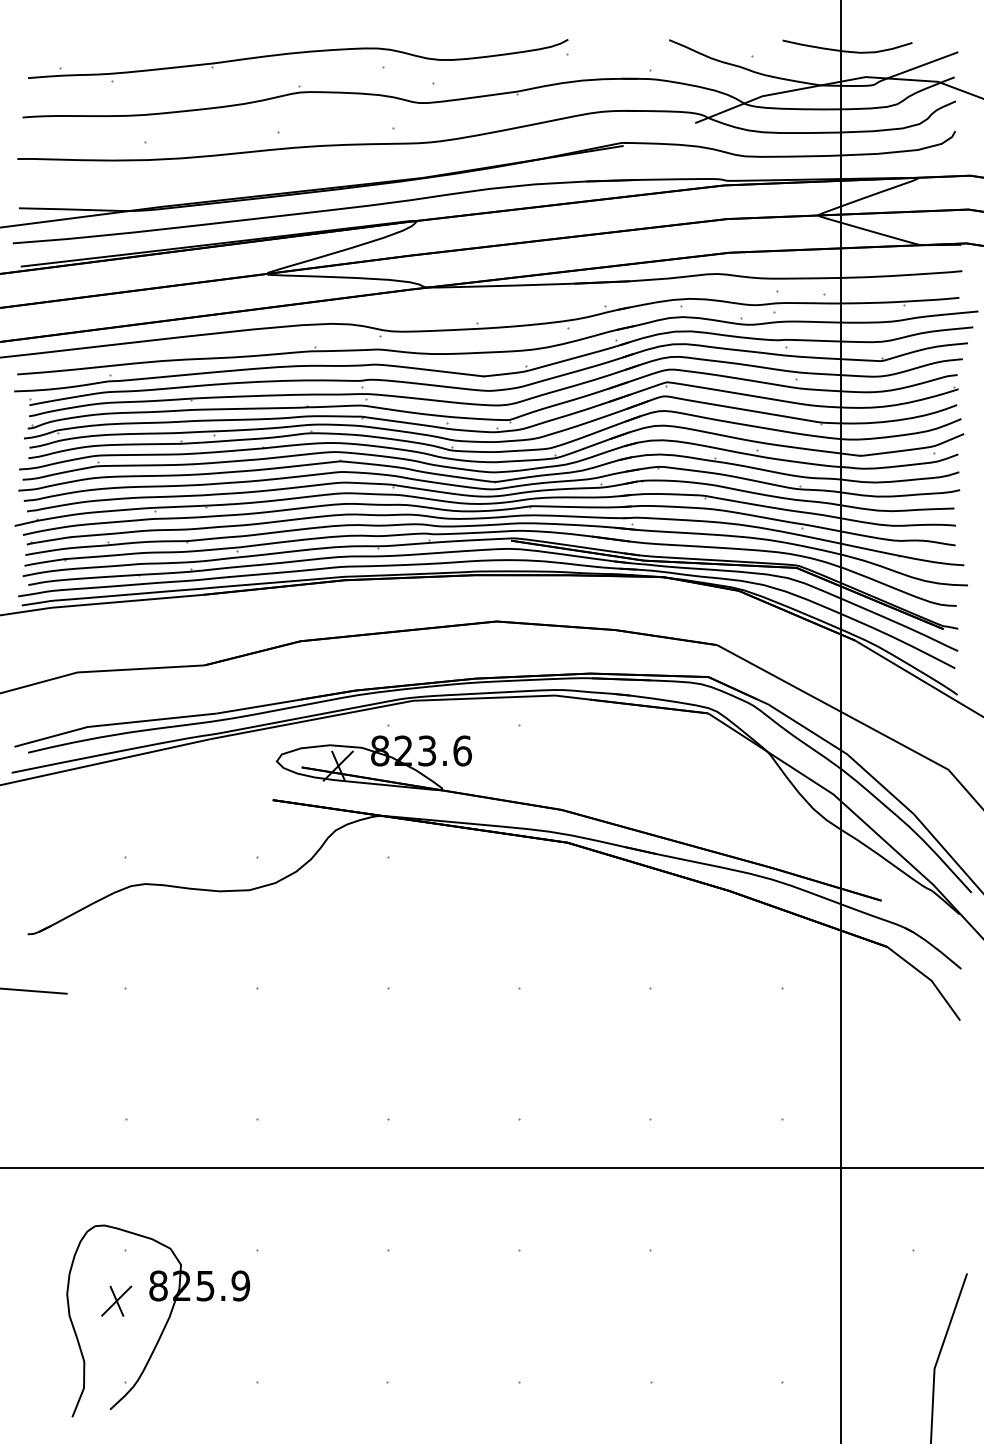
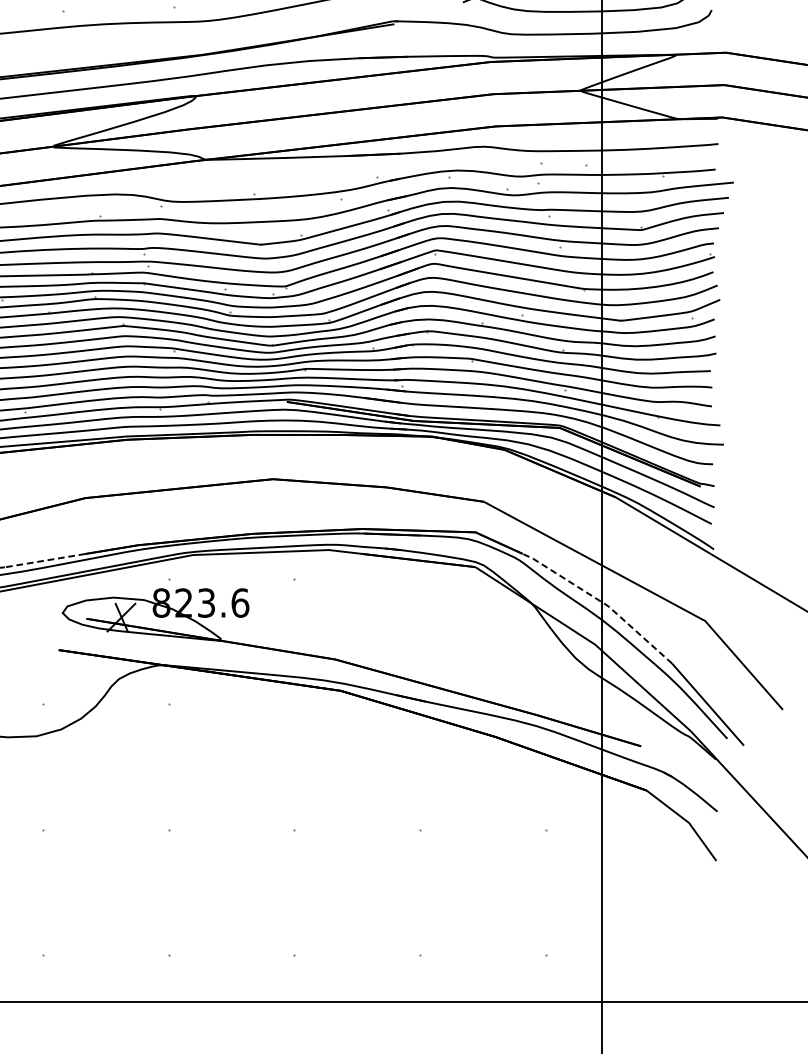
line: (258, 706) -> (45, 560), solid -> dashed
line: (840, 750) -> (601, 602), solid -> dashed

